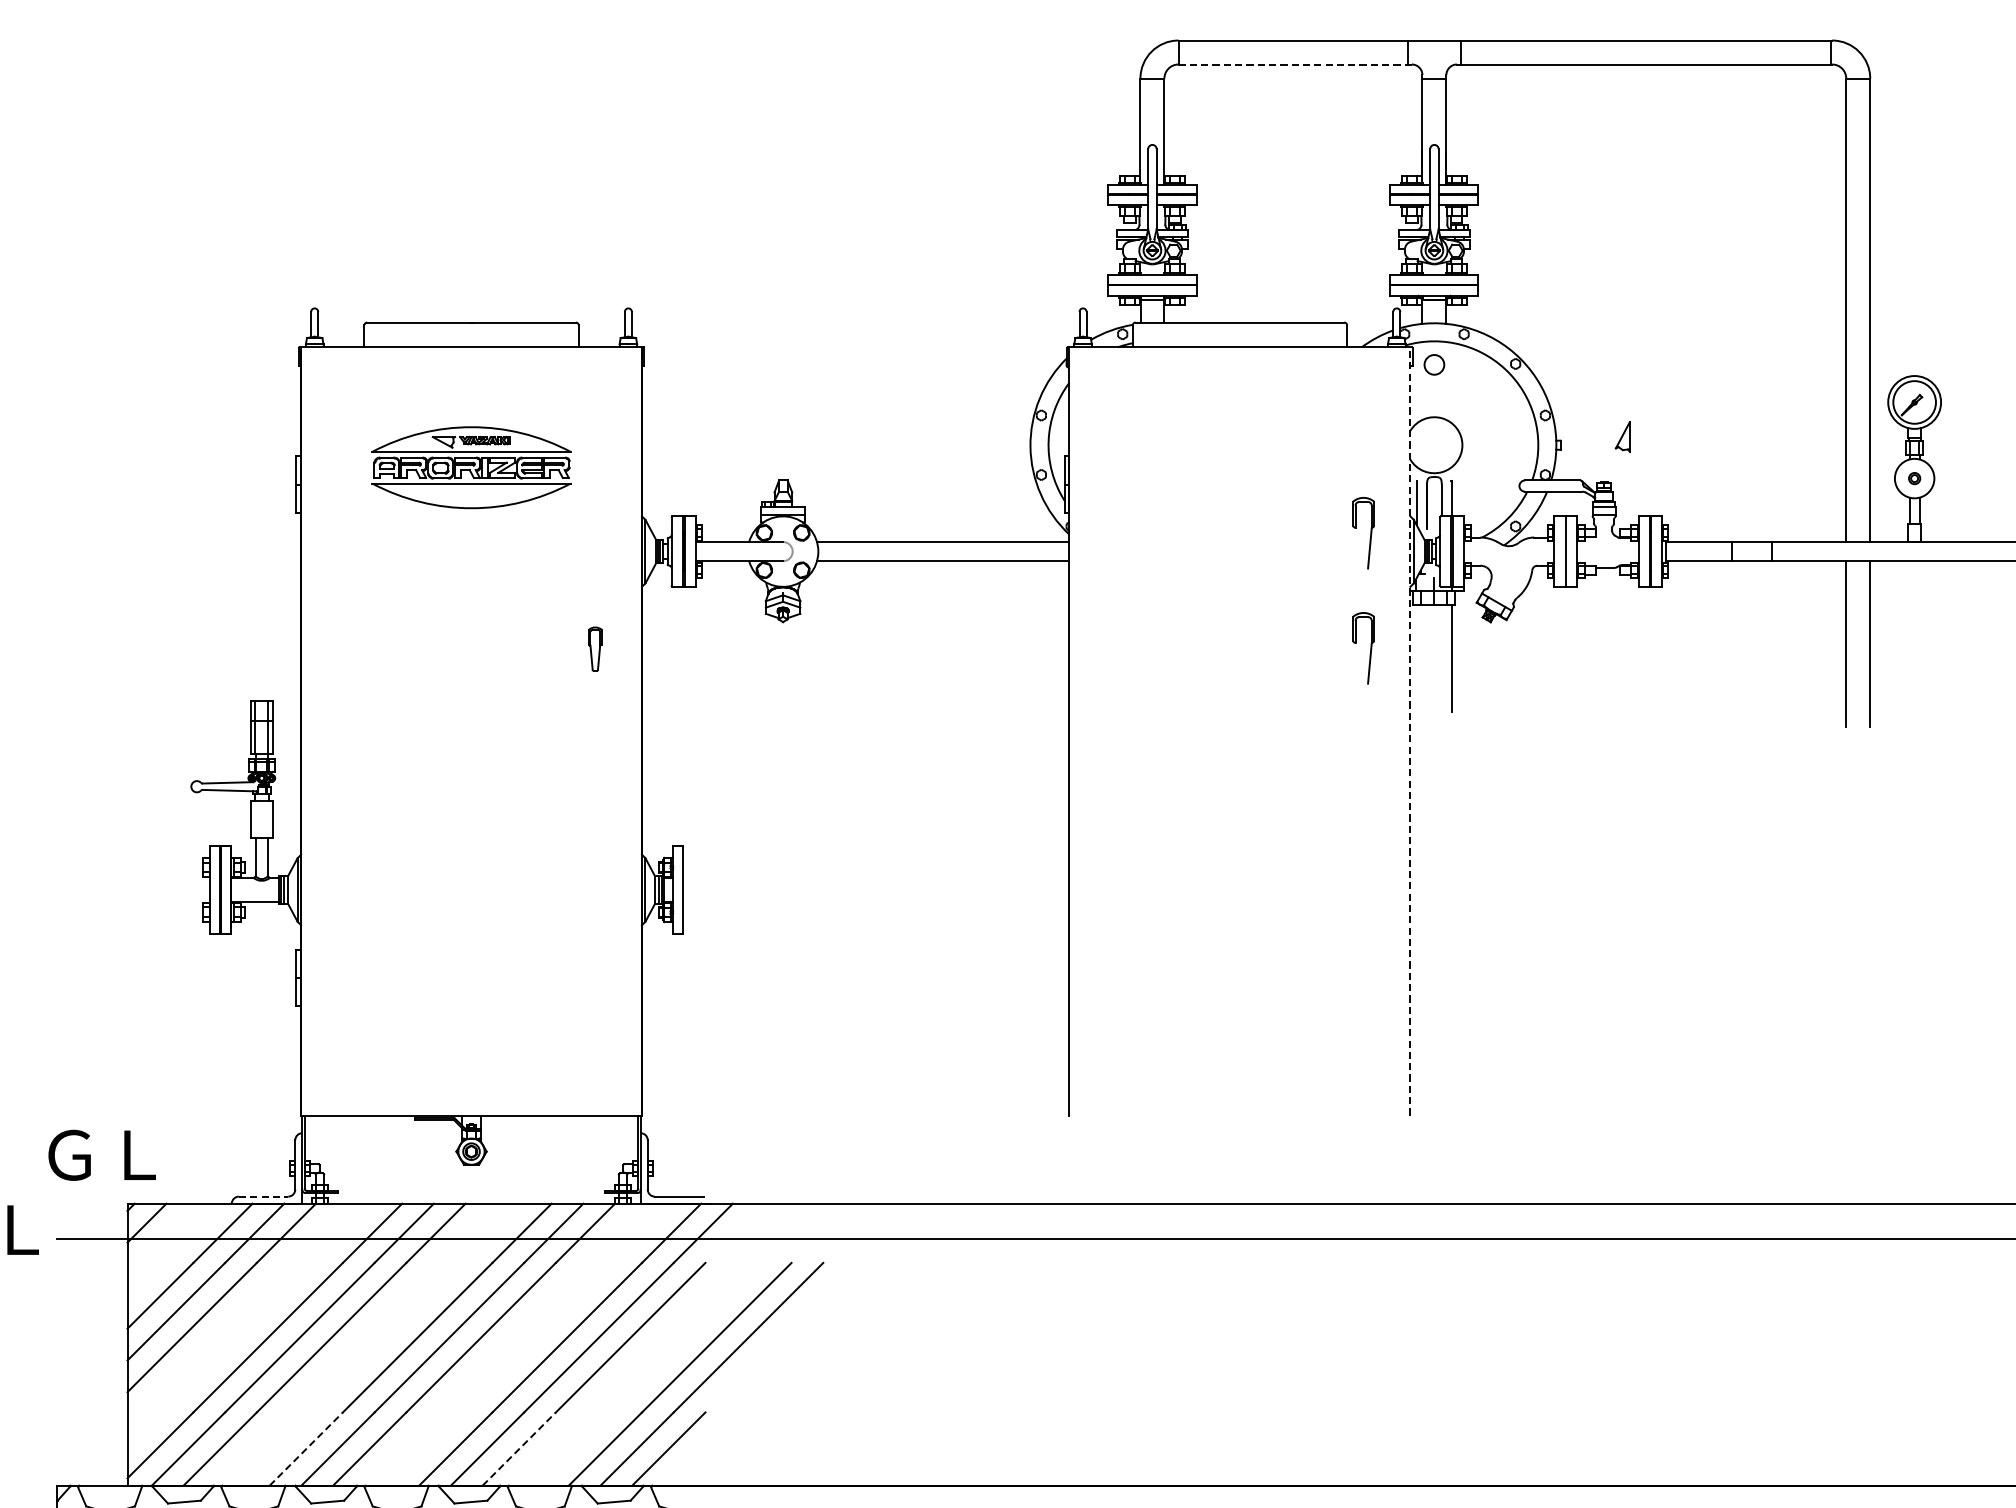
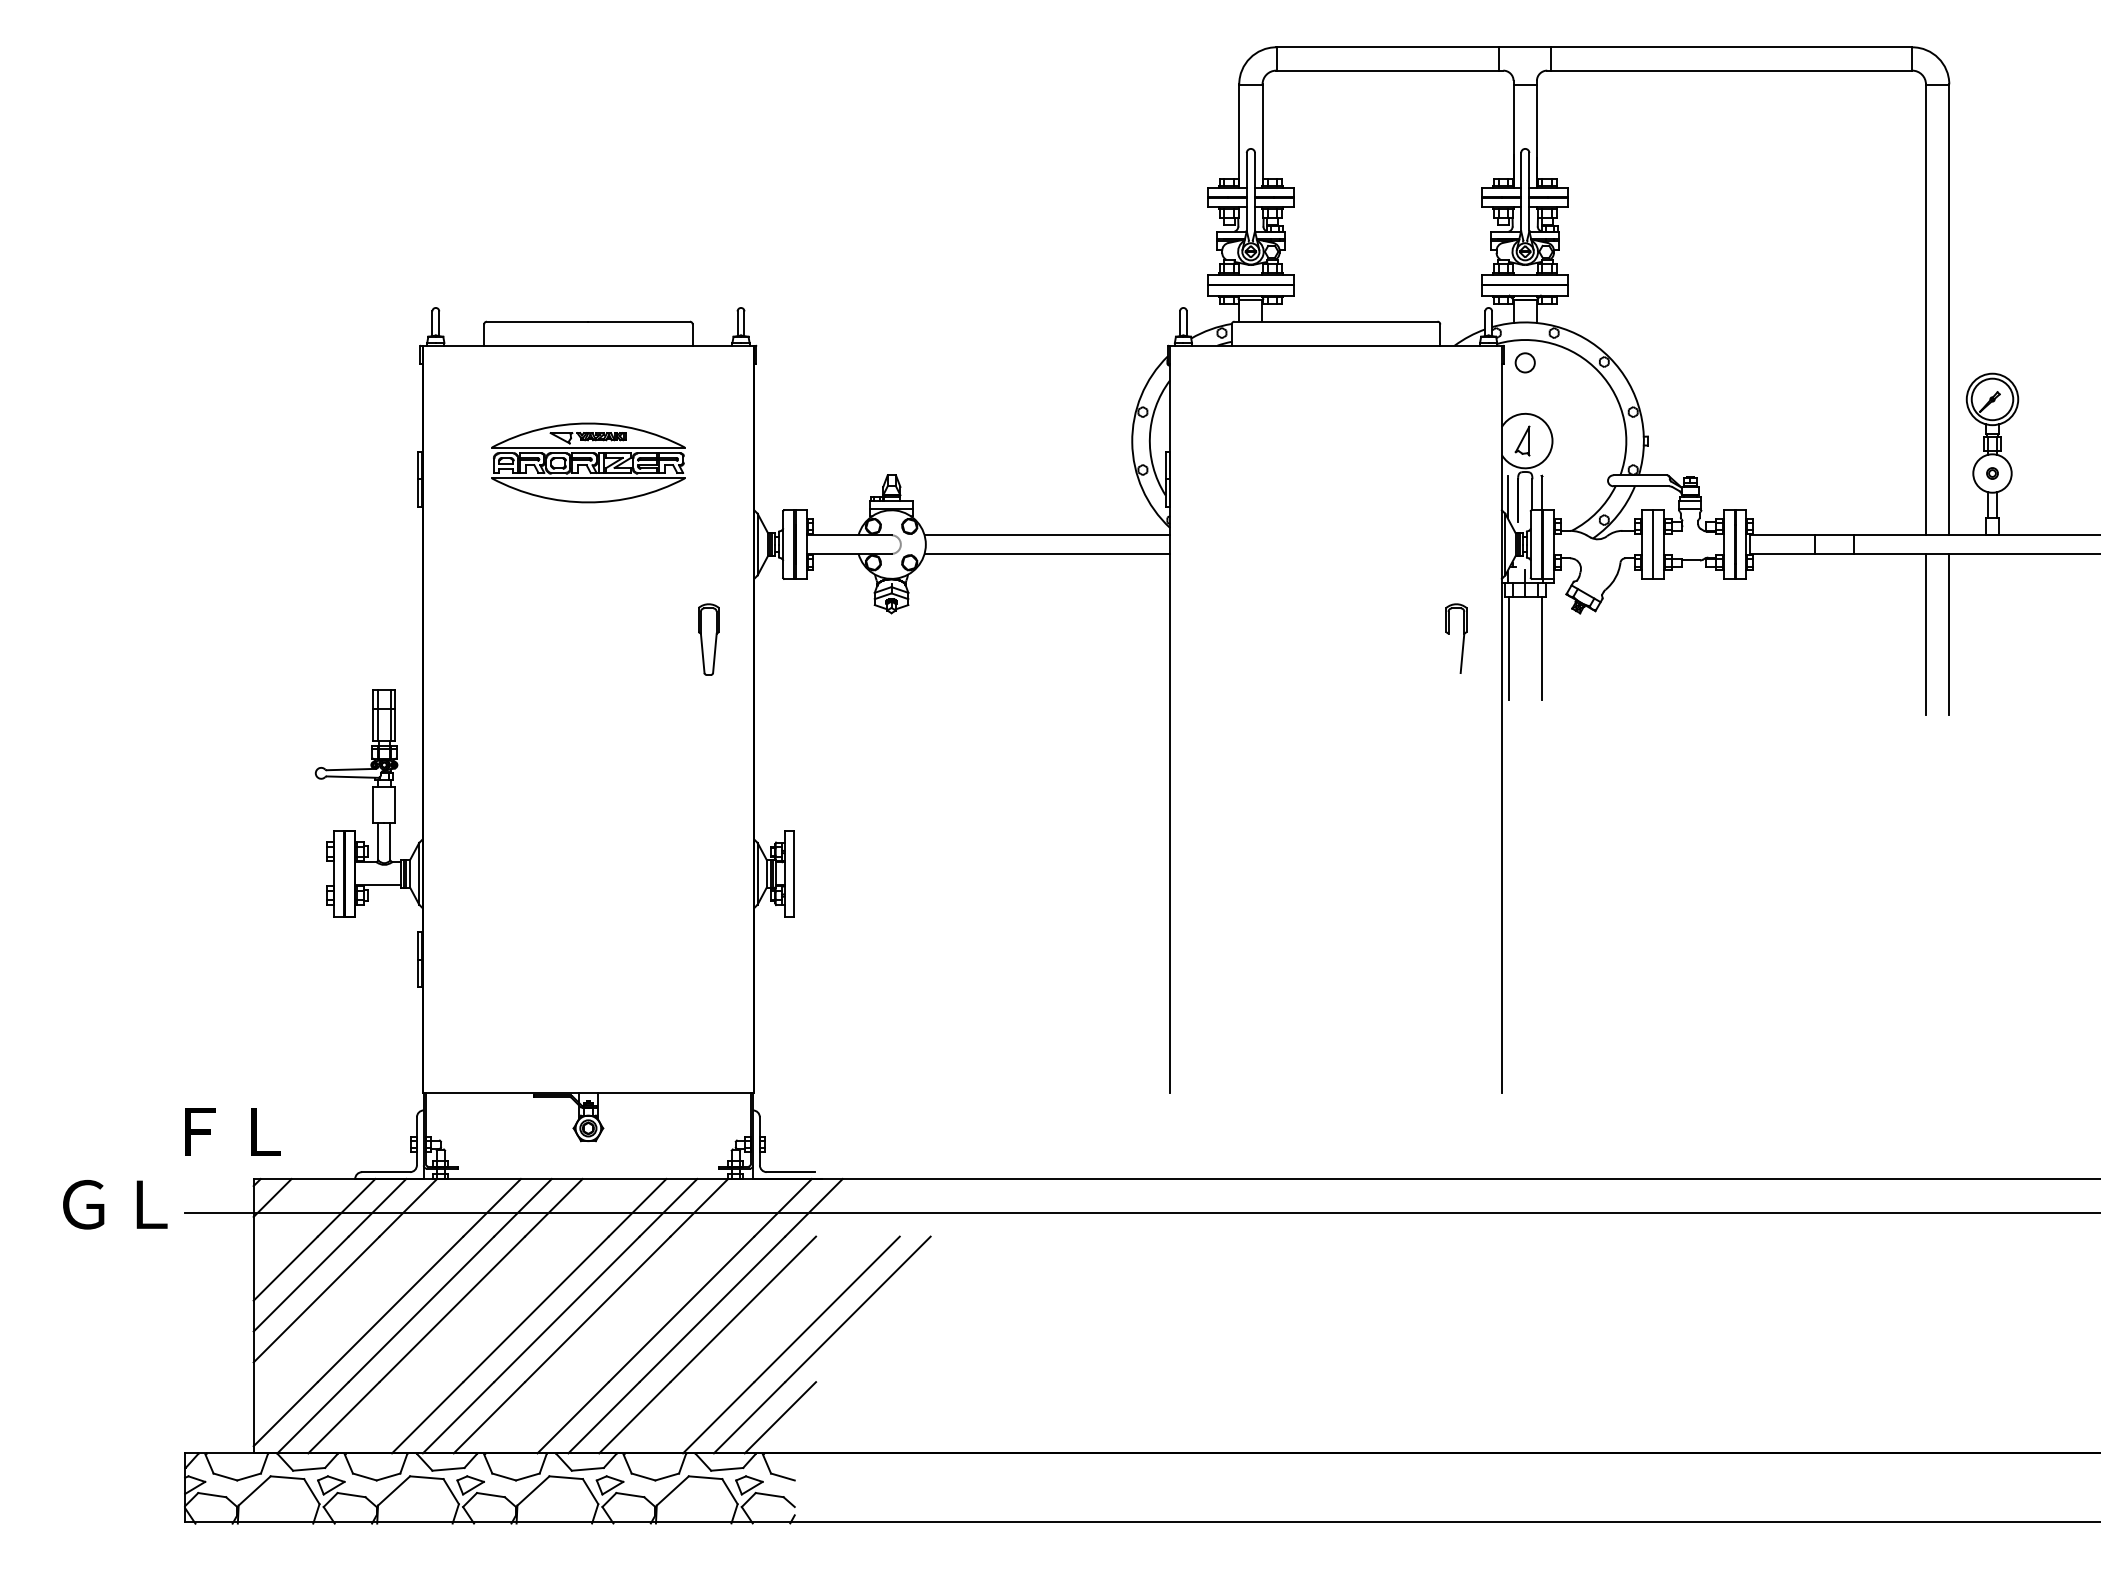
line: (1294, 64) -> (1389, 70), dashed -> solid
part: (1622, 436) -> (1522, 440), moved
part: (1369, 534) -> (1462, 527), removed
part: (594, 649) -> (708, 639), size x1.67
line: (1417, 658) -> (1508, 648), added
line: (1409, 731) -> (1501, 719), dashed -> solid
text: (101, 1154) -> (228, 1131), ＧＬ -> ＦＬ
line: (263, 1196) -> (386, 1172), dashed -> solid
line: (307, 1448) -> (428, 1417), dashed -> solid
line: (519, 1448) -> (635, 1417), dashed -> solid

